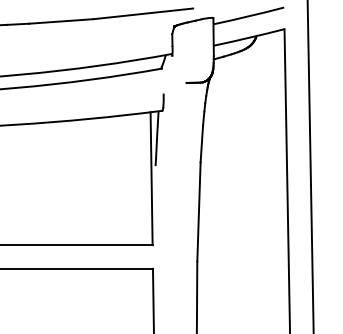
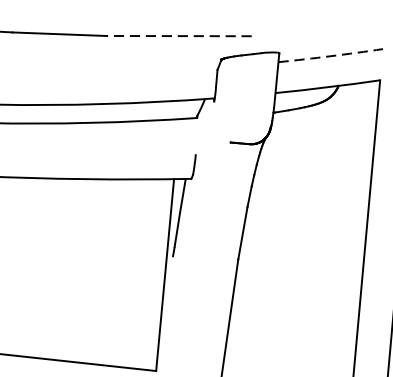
line: (142, 13) -> (177, 35), solid -> dashed
arc: (248, 16) -> (330, 56), solid -> dashed

